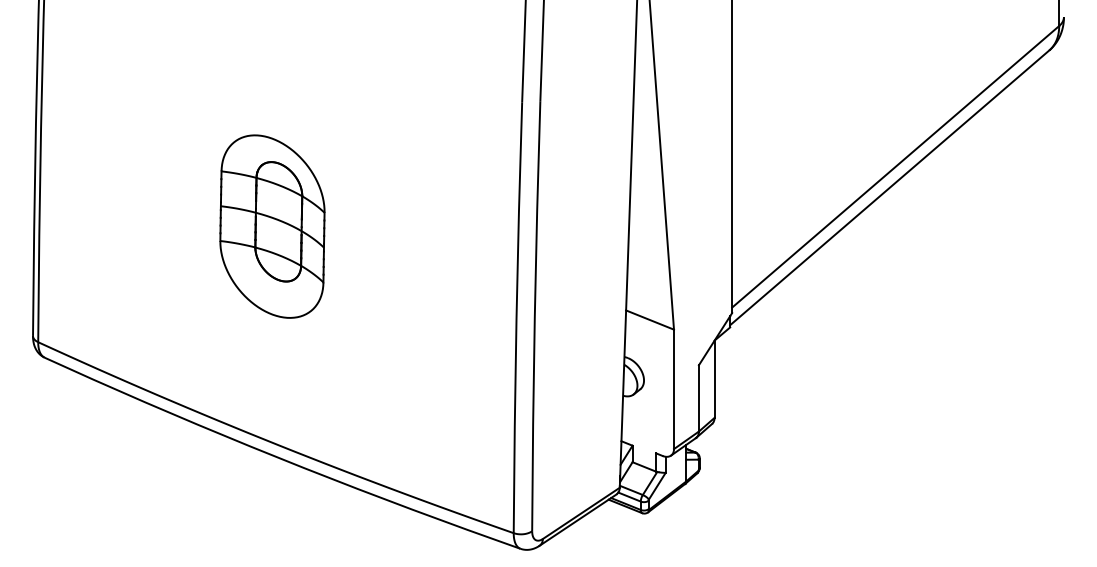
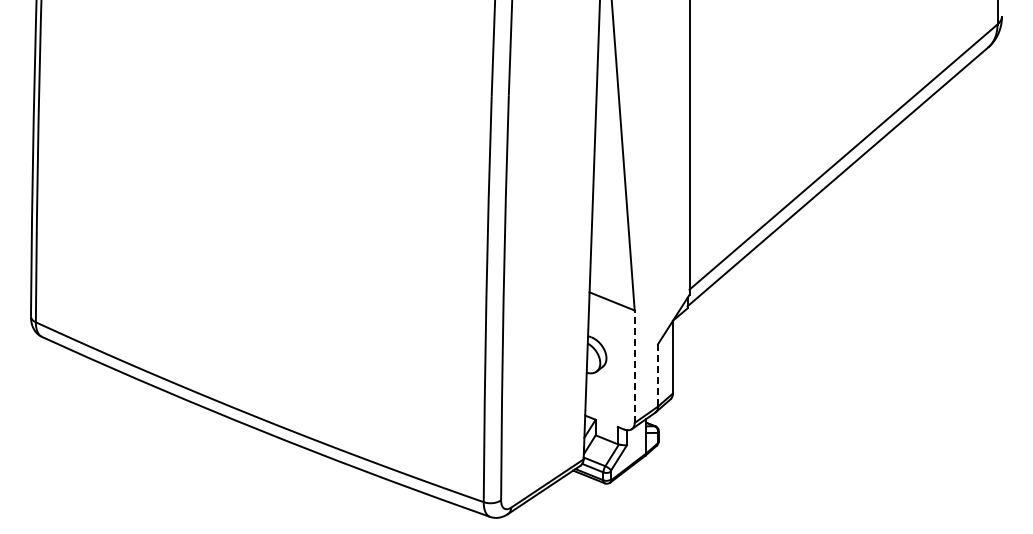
part: (272, 226) -> (256, 213), removed
line: (673, 389) -> (634, 366), solid -> dashed
line: (699, 397) -> (658, 374), solid -> dashed

